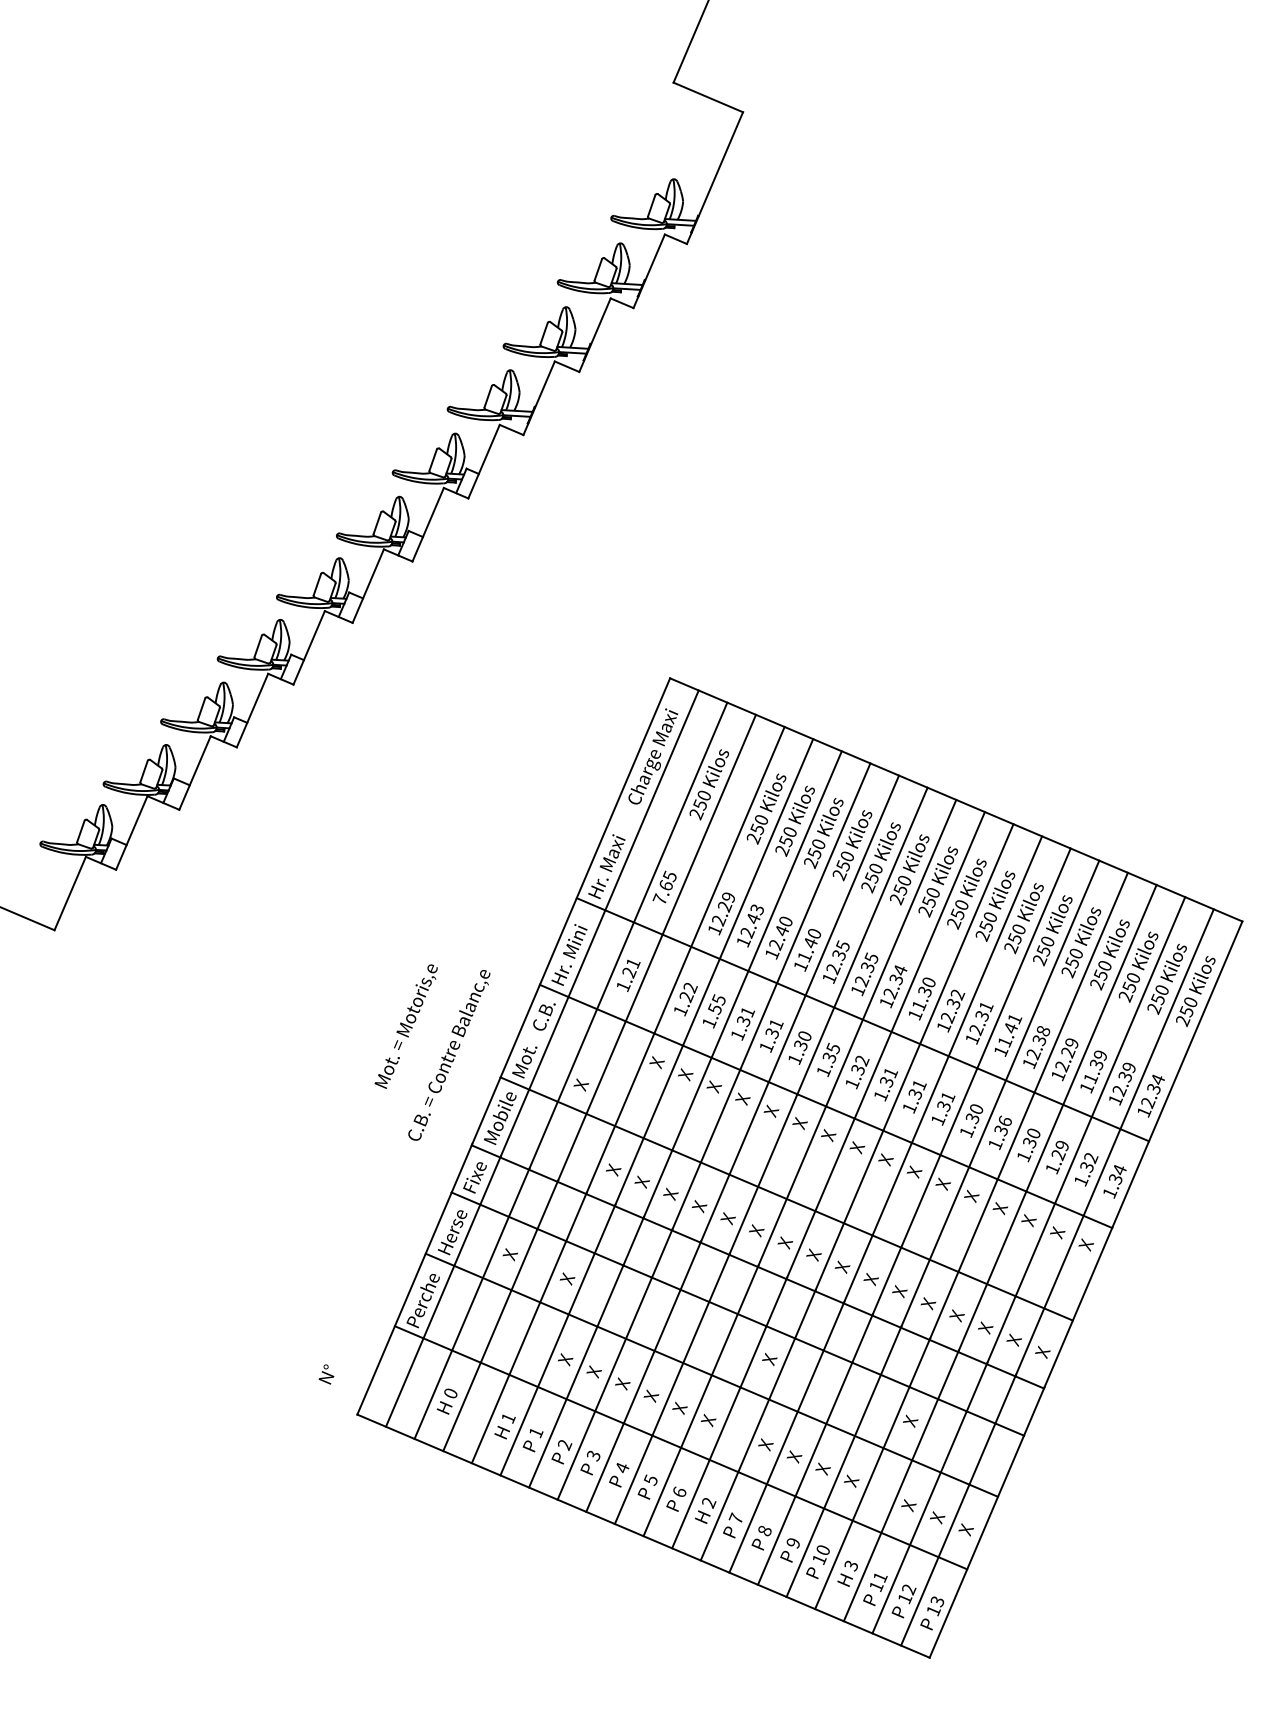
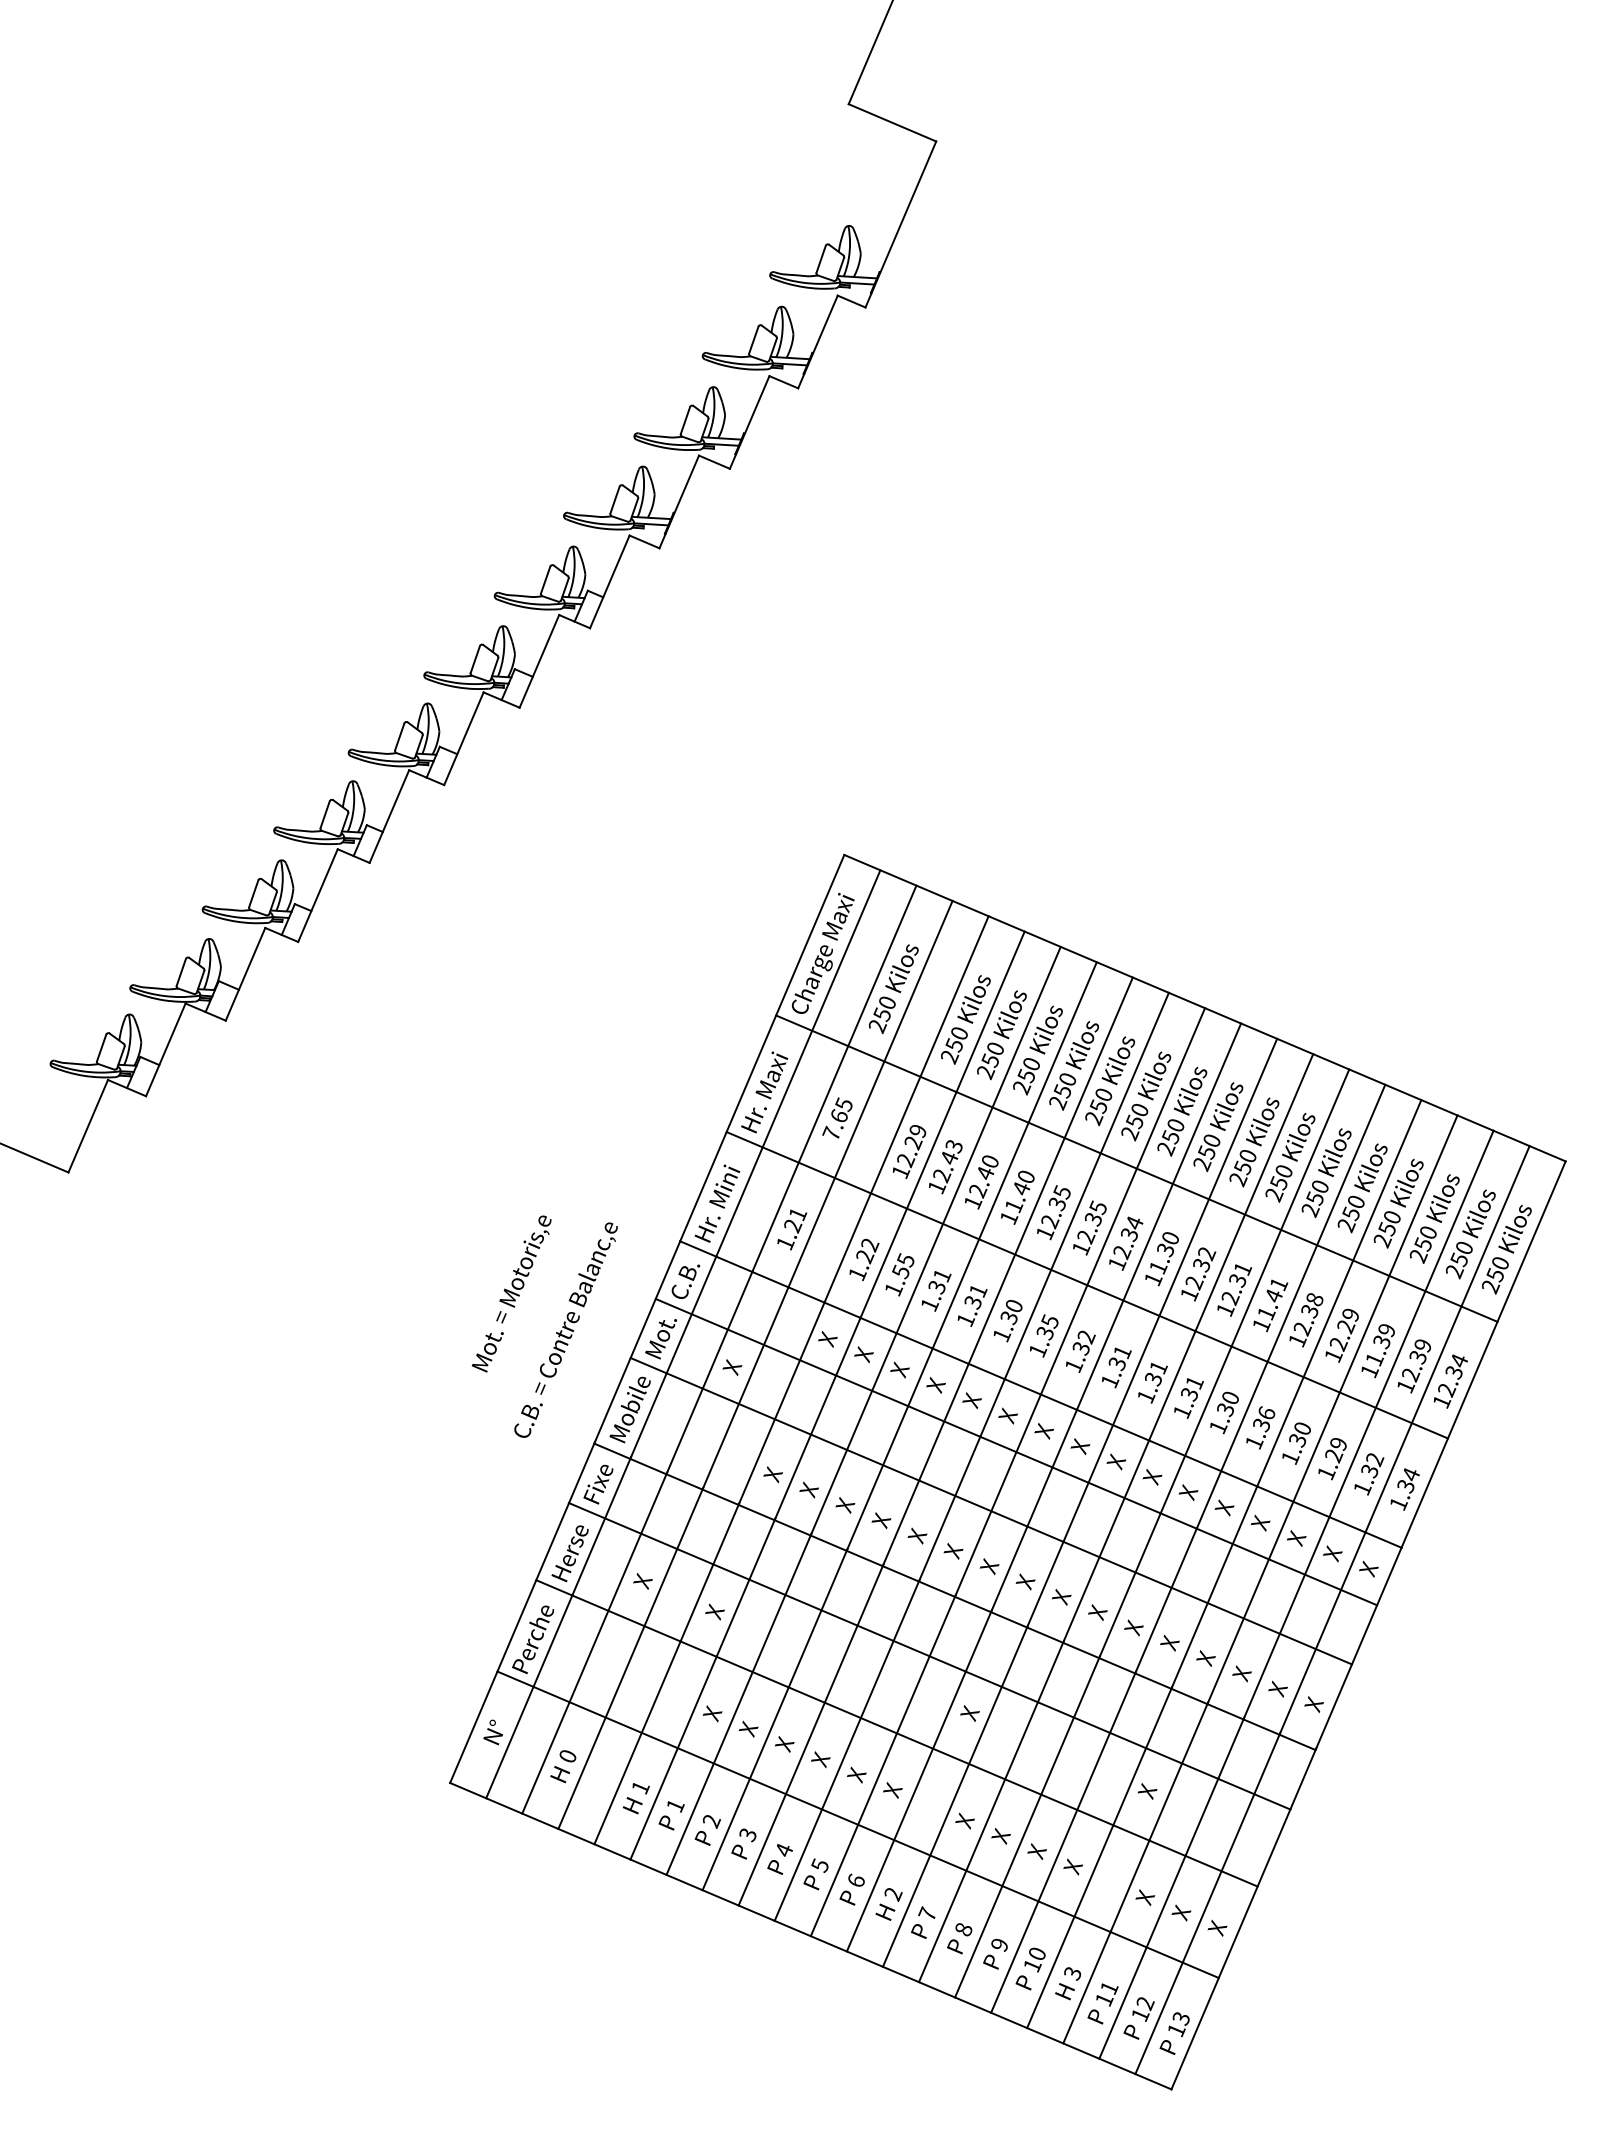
line: (901, 927) -> (1136, 1168), added
line: (806, 1151) -> (1016, 1451), added
text: (325, 1374) -> (492, 1732), moved

